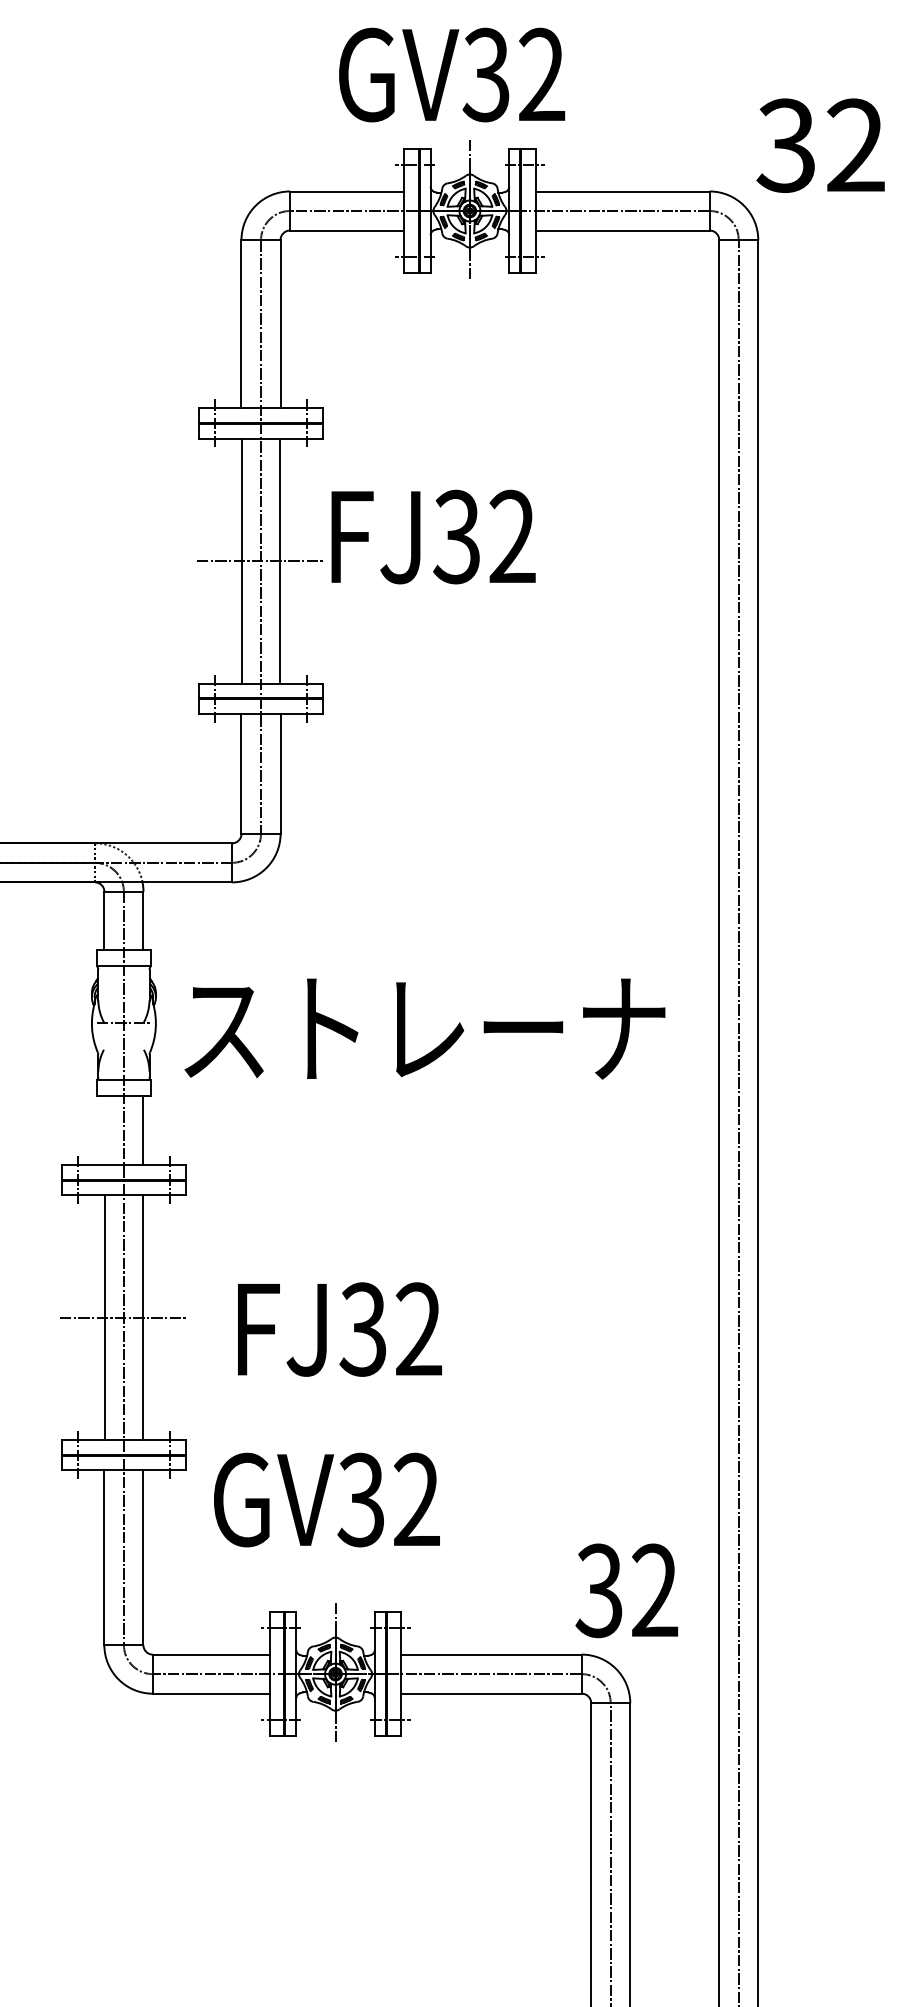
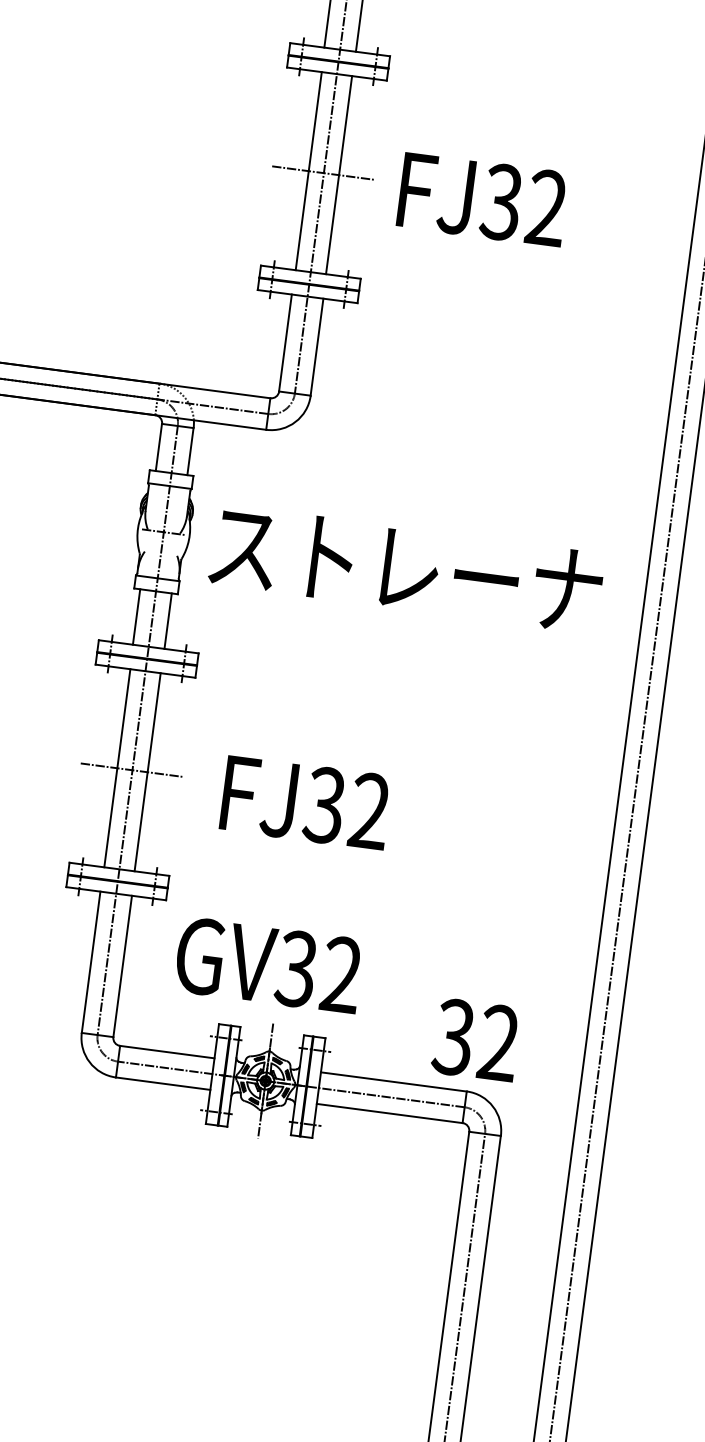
text: (433, 536) -> (482, 199), moved
line: (104, 1130) -> (136, 616), added
text: (326, 1499) -> (268, 964), moved
text: (626, 1590) -> (475, 1039), moved

